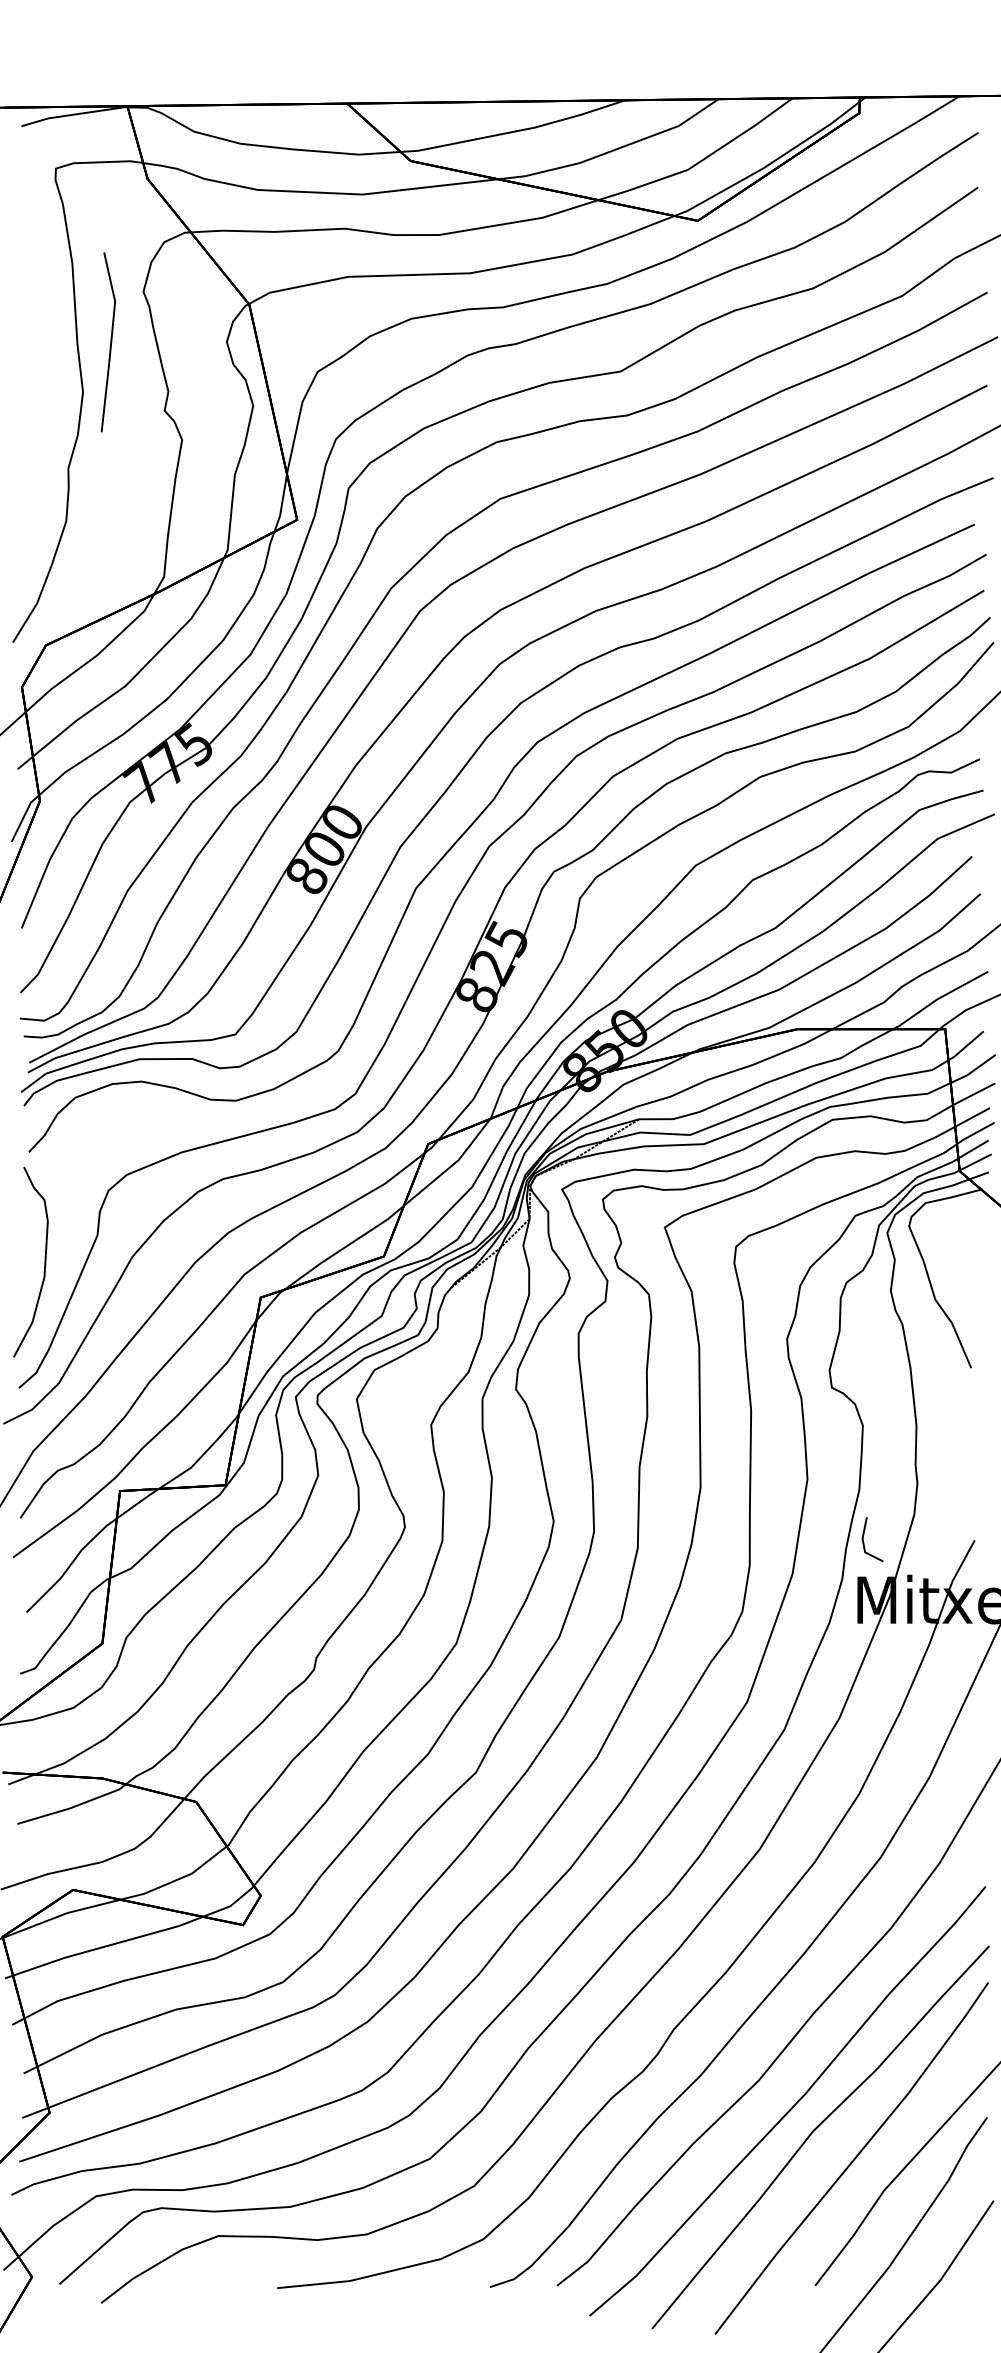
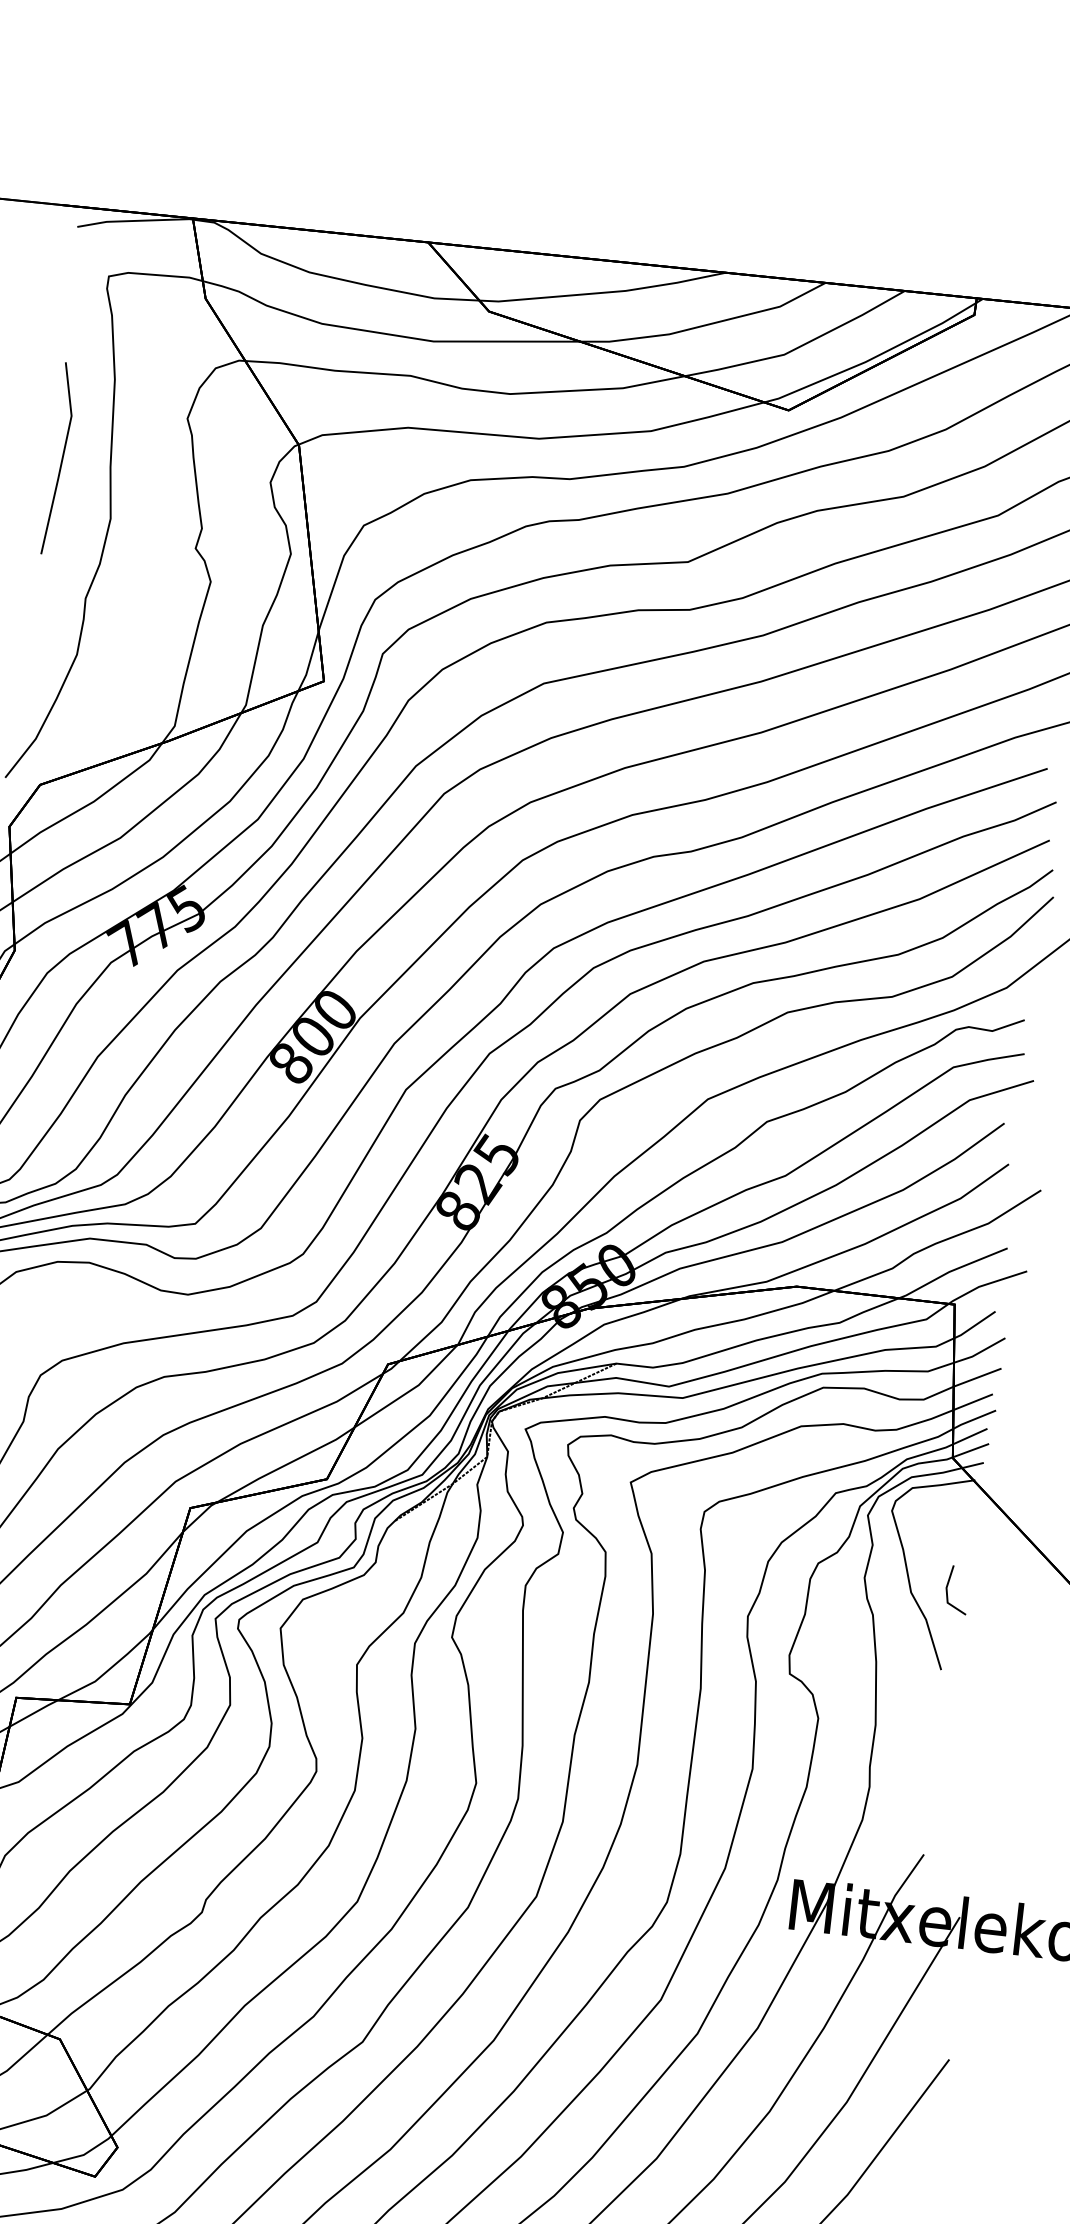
line: (110, 342) -> (61, 459), moved
line: (864, 1542) -> (948, 1592), moved

